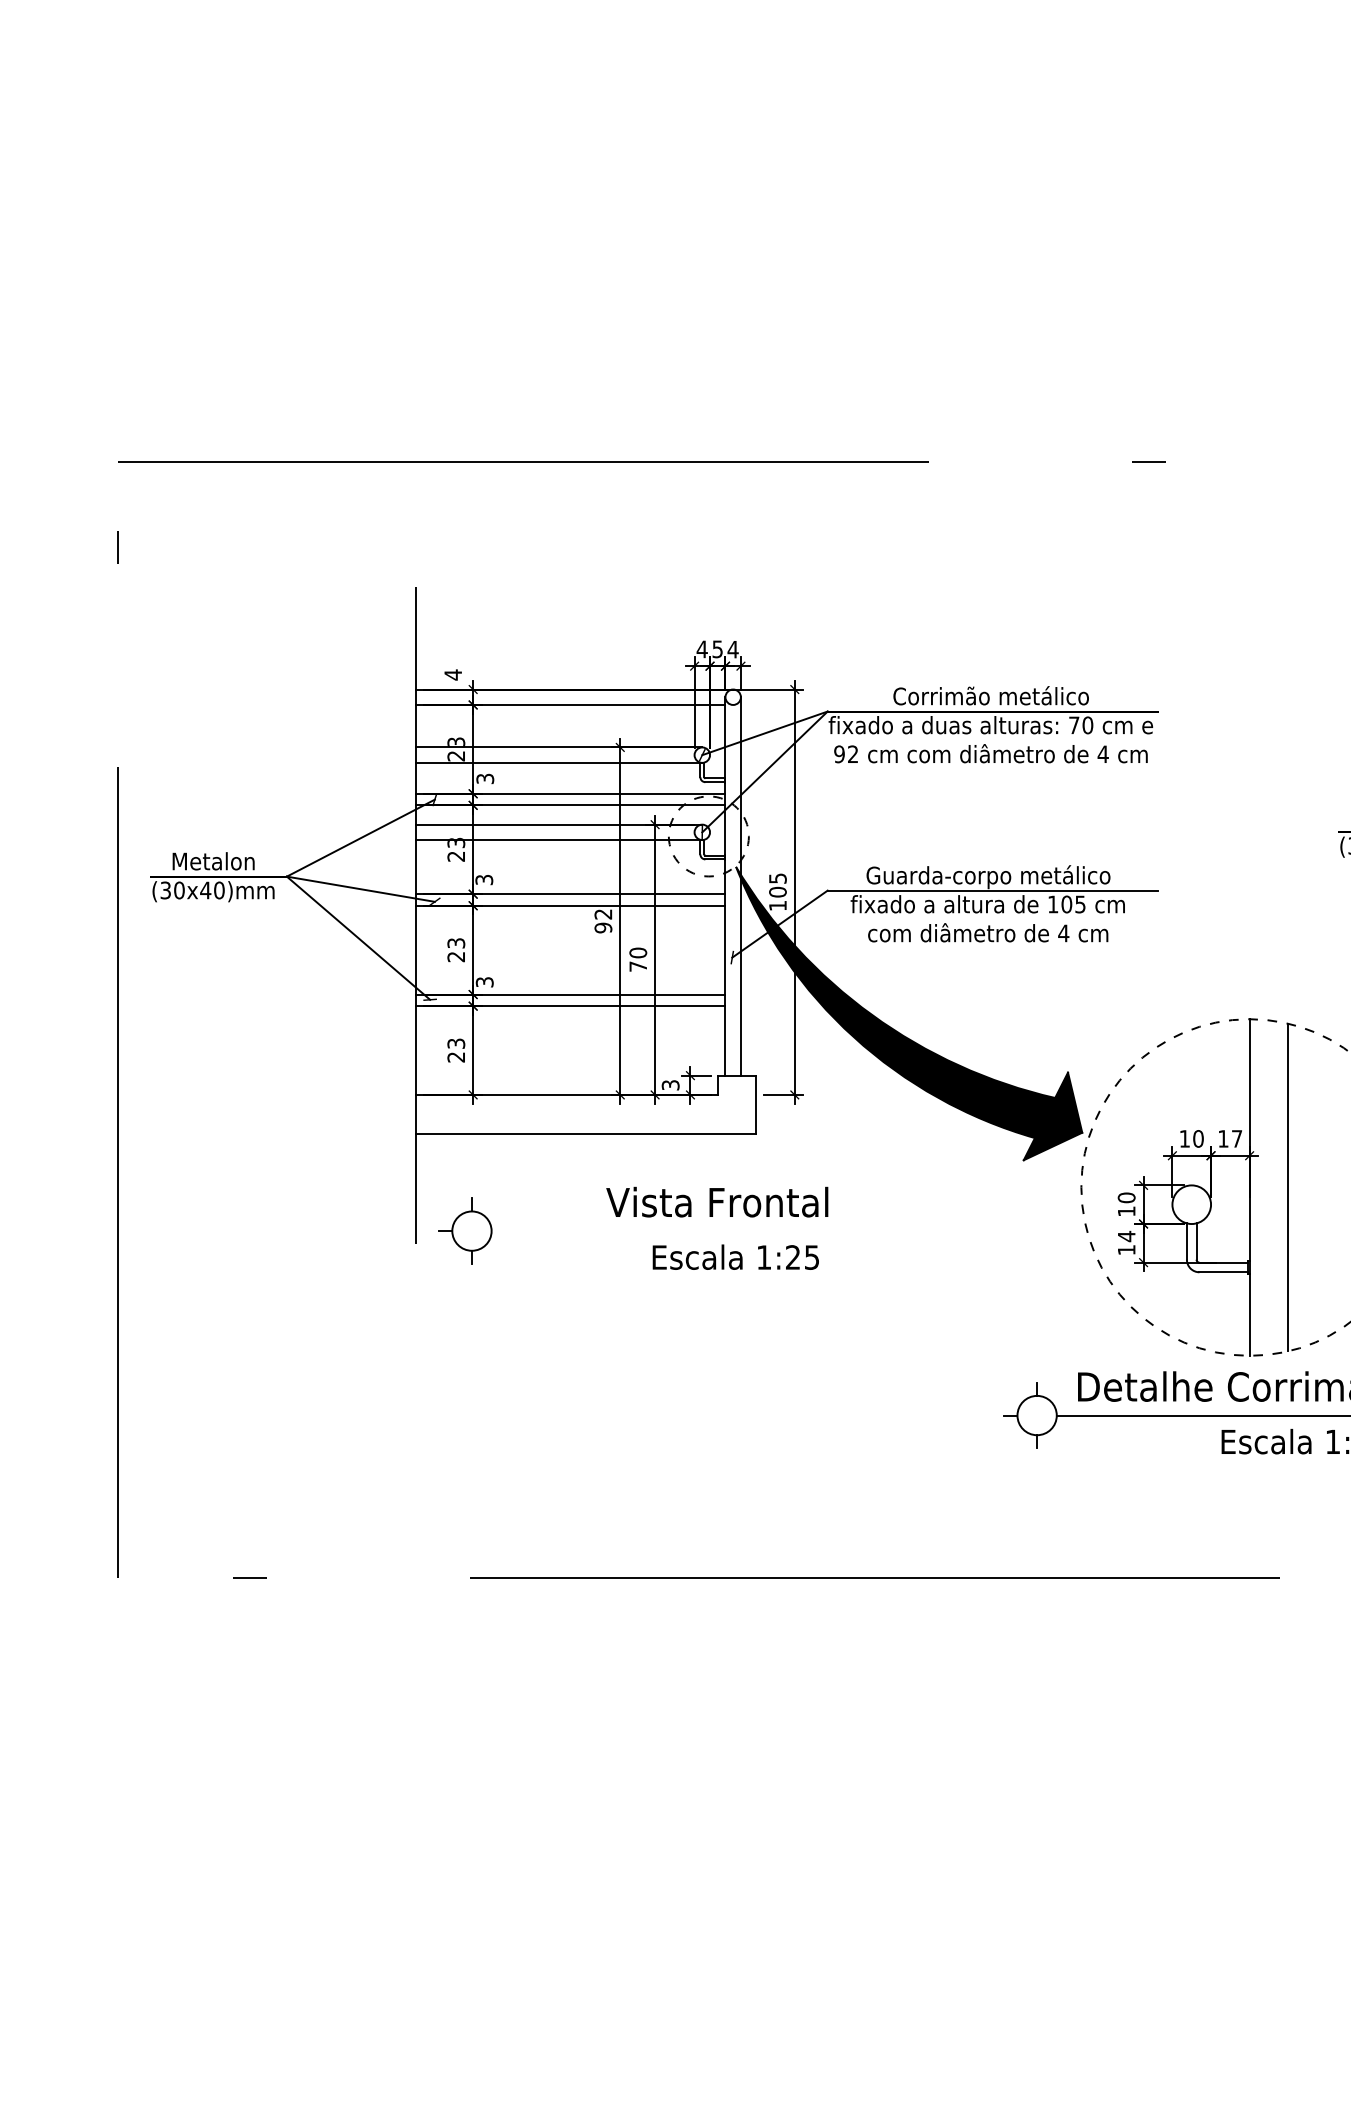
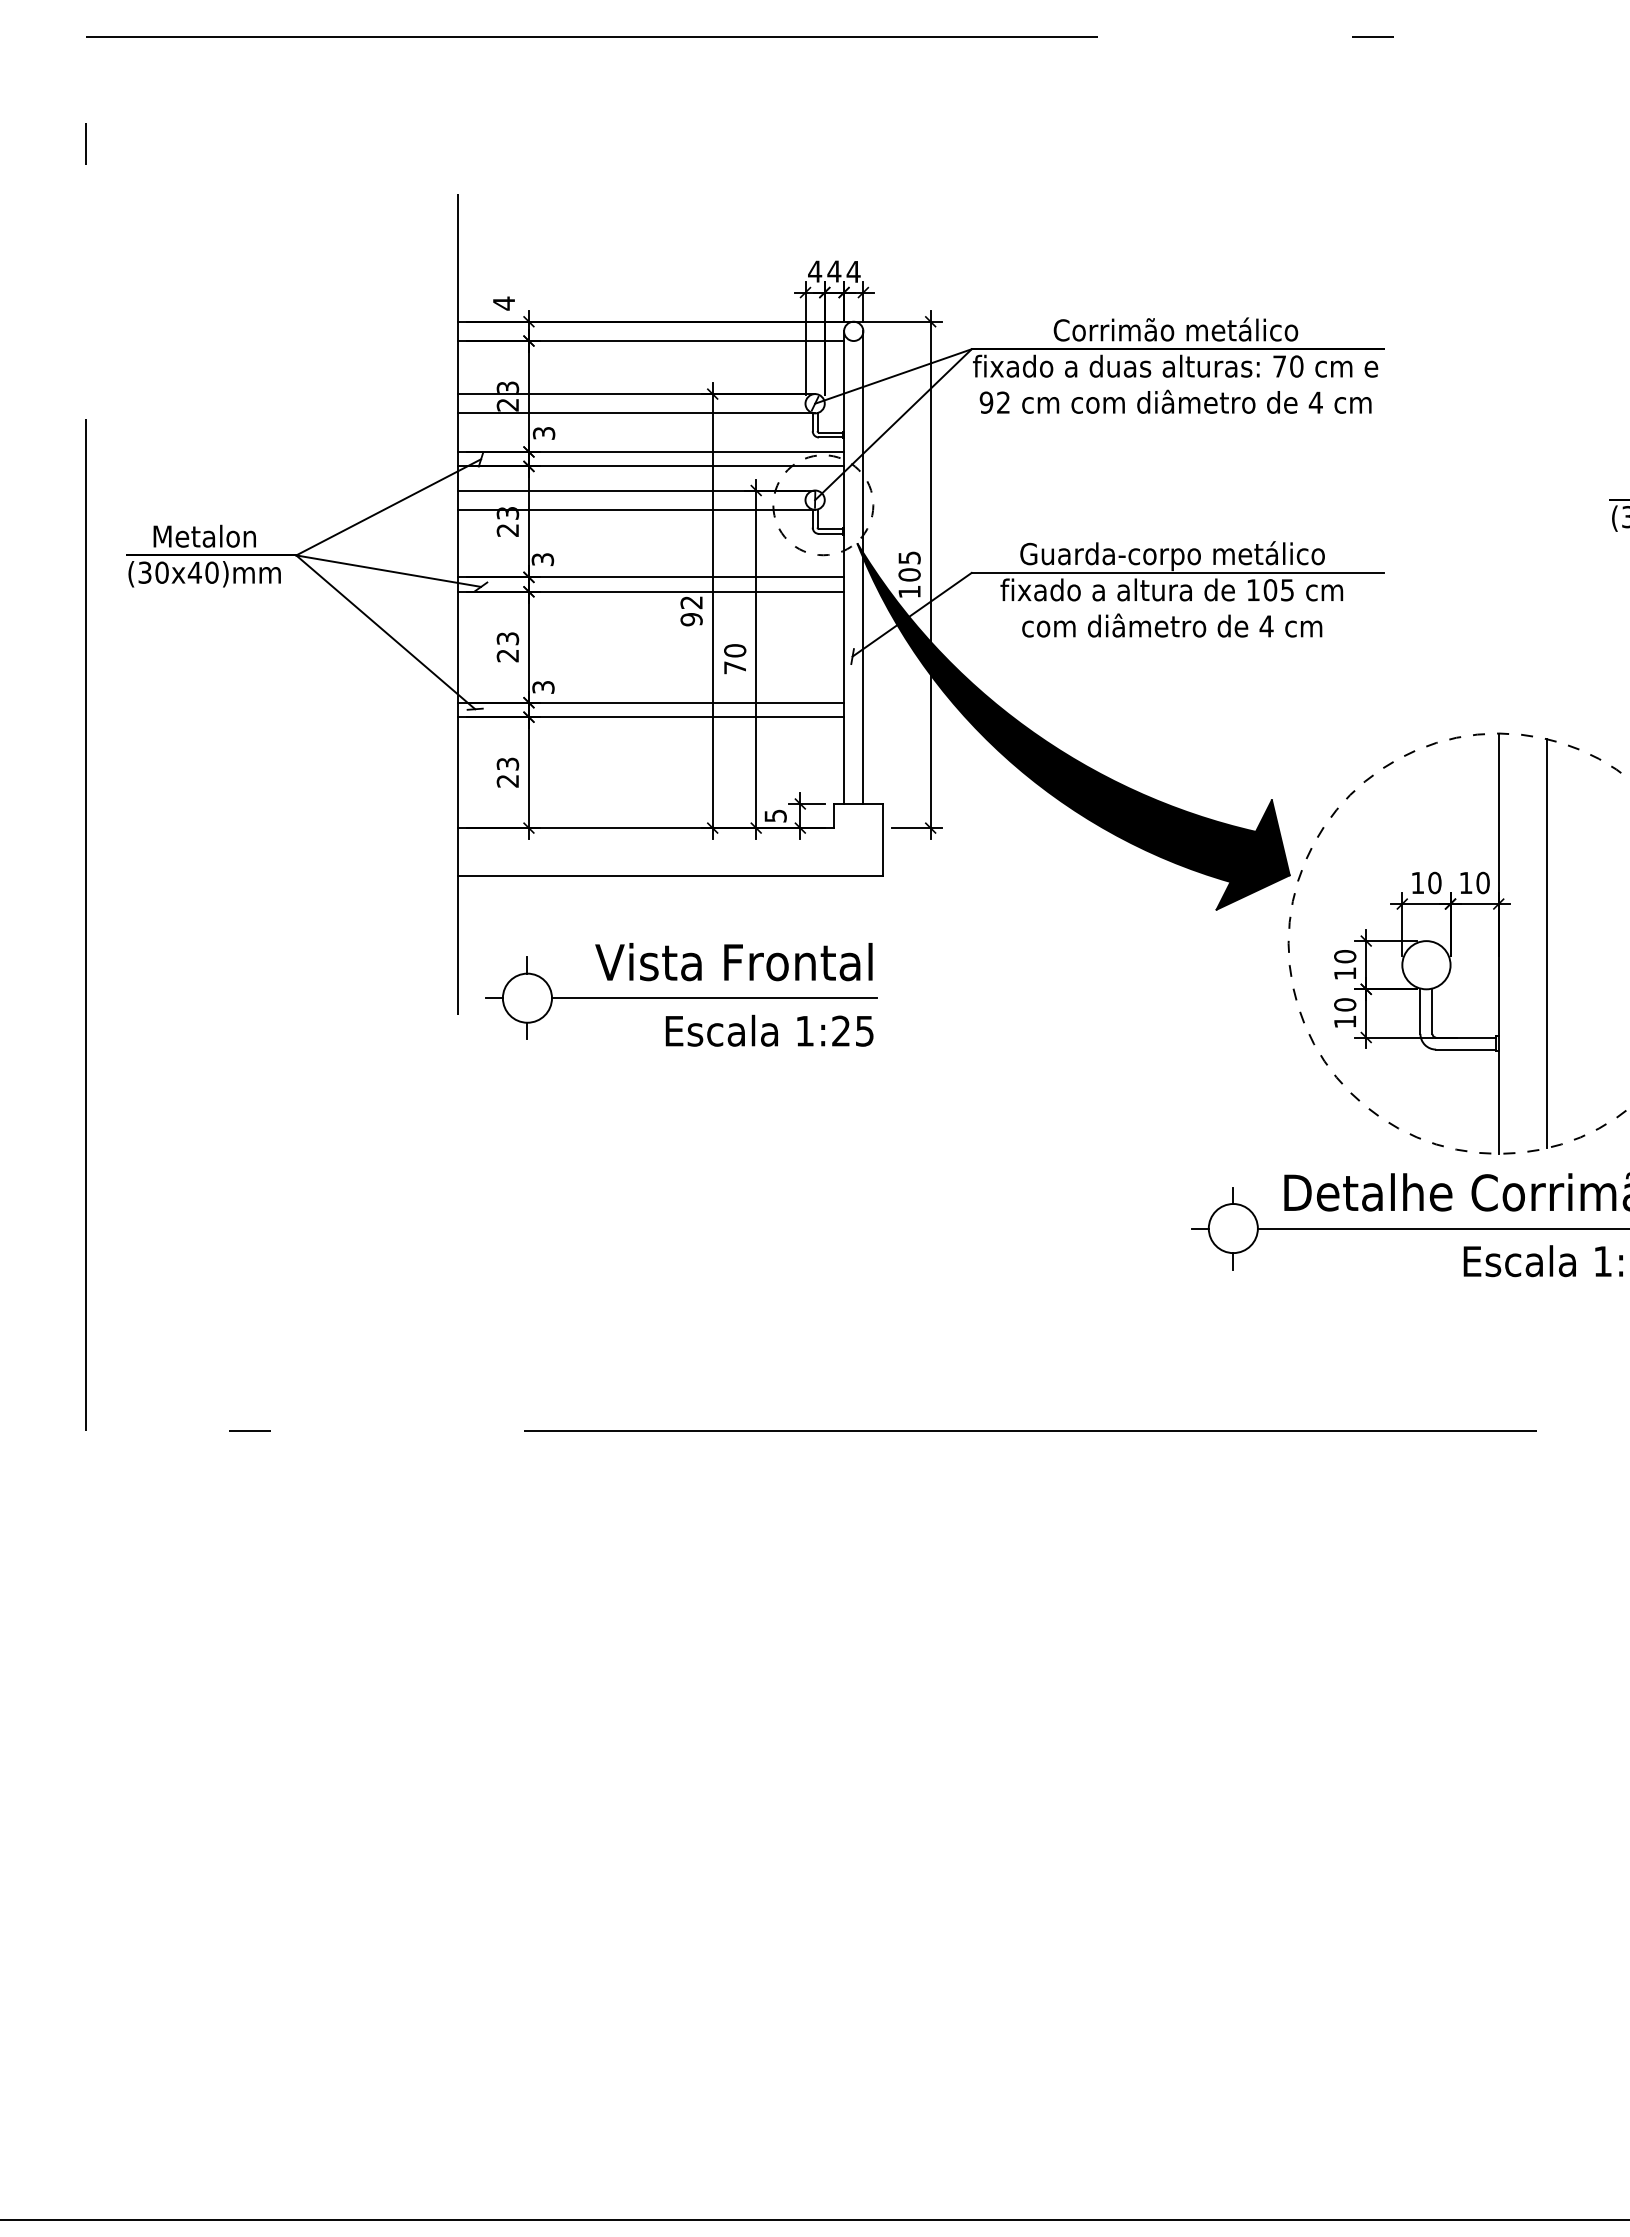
text: (717, 649) -> (834, 271), 5 -> 4
text: (669, 1084) -> (774, 815), 3 -> 5
text: (1236, 1138) -> (1482, 882), 17 -> 10
text: (717, 1201) -> (734, 961), moved
line: (621, 1231) -> (714, 998), added
text: (1126, 1236) -> (1344, 1004), 14 -> 10
text: (735, 1256) -> (769, 1029), moved

